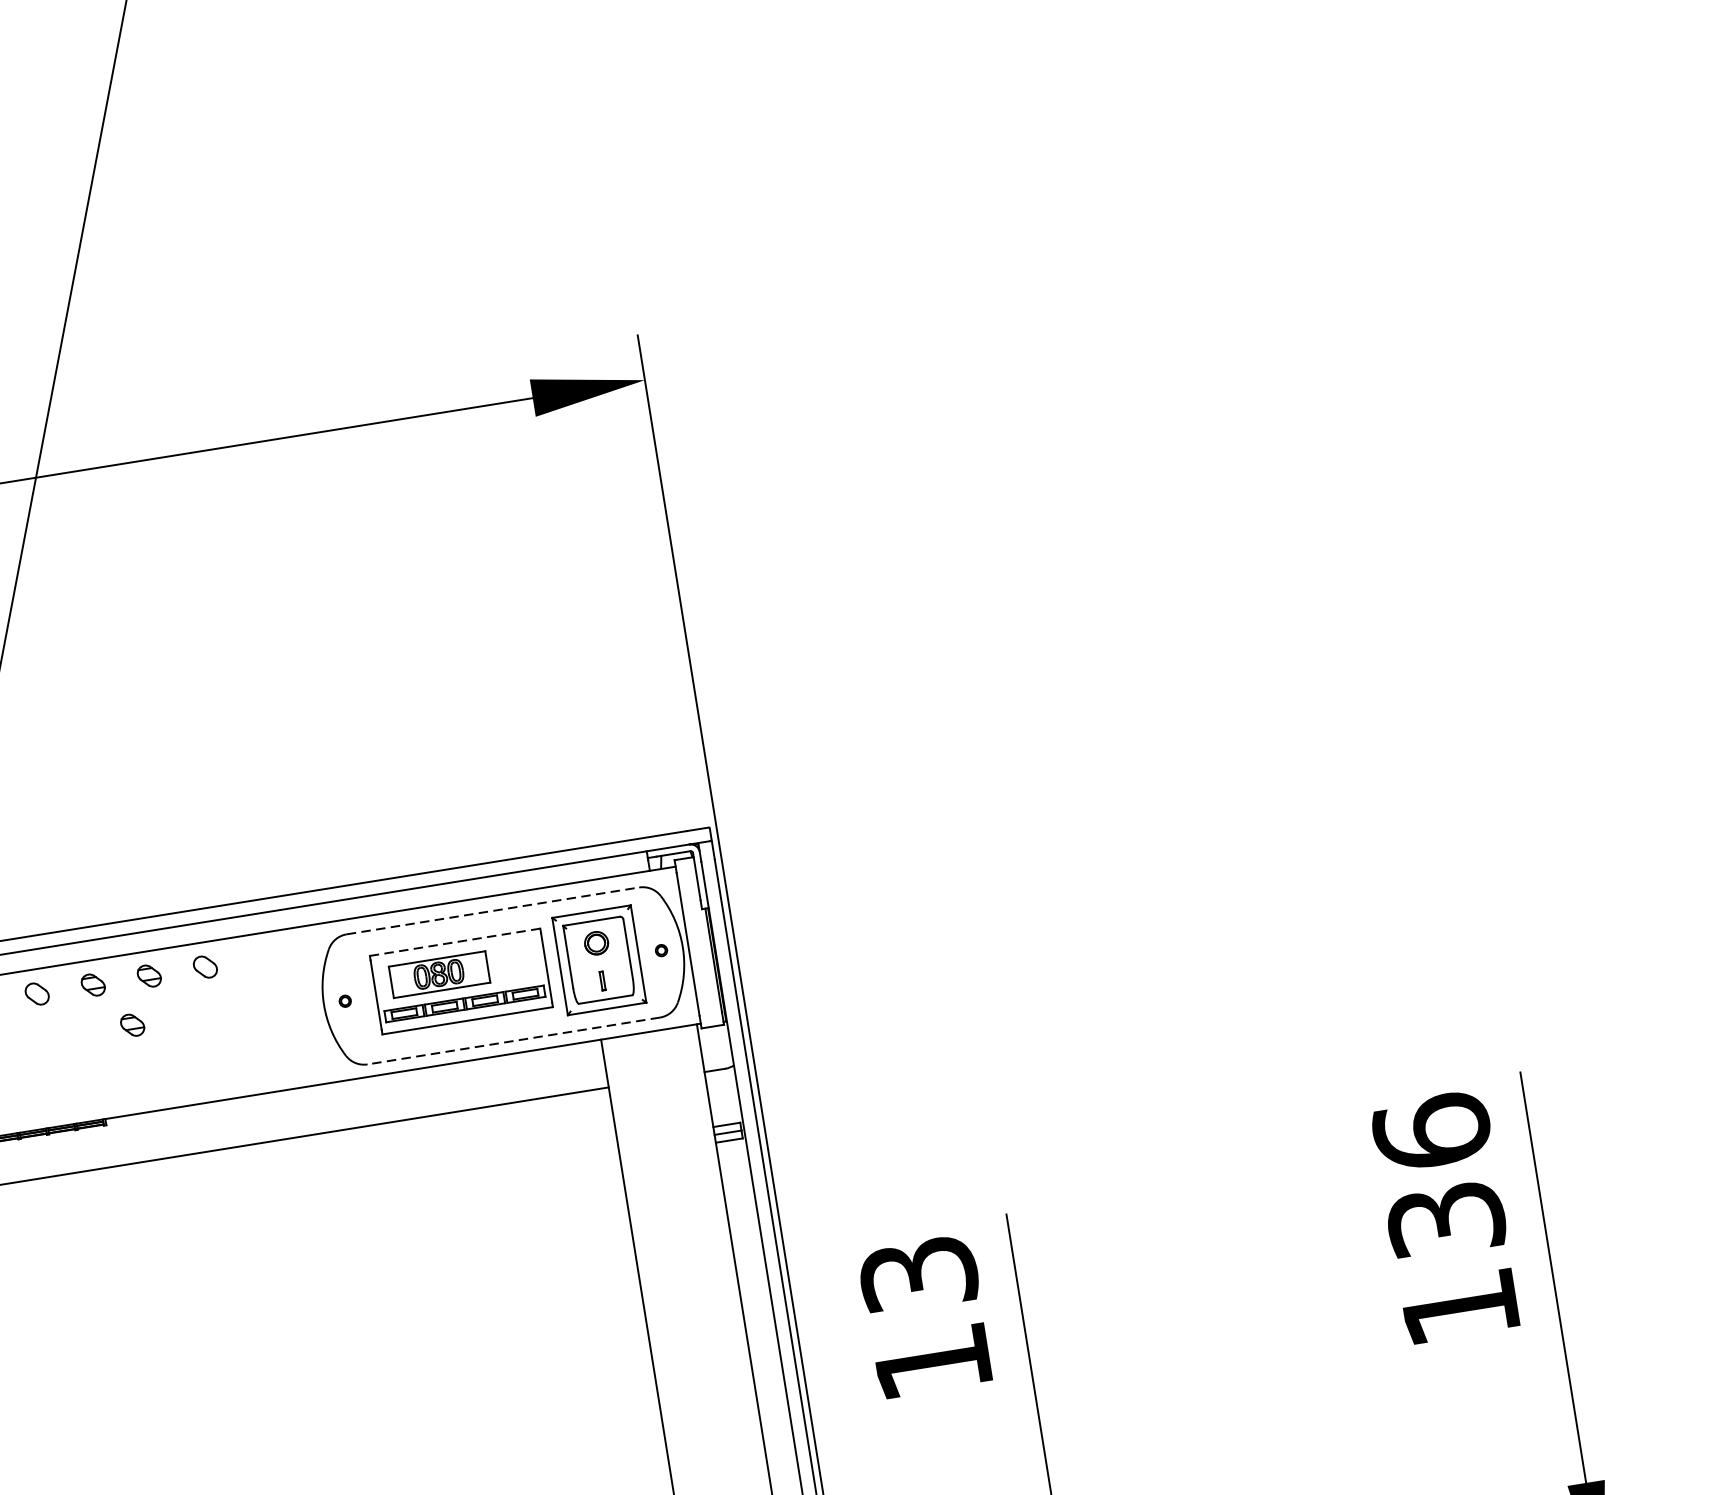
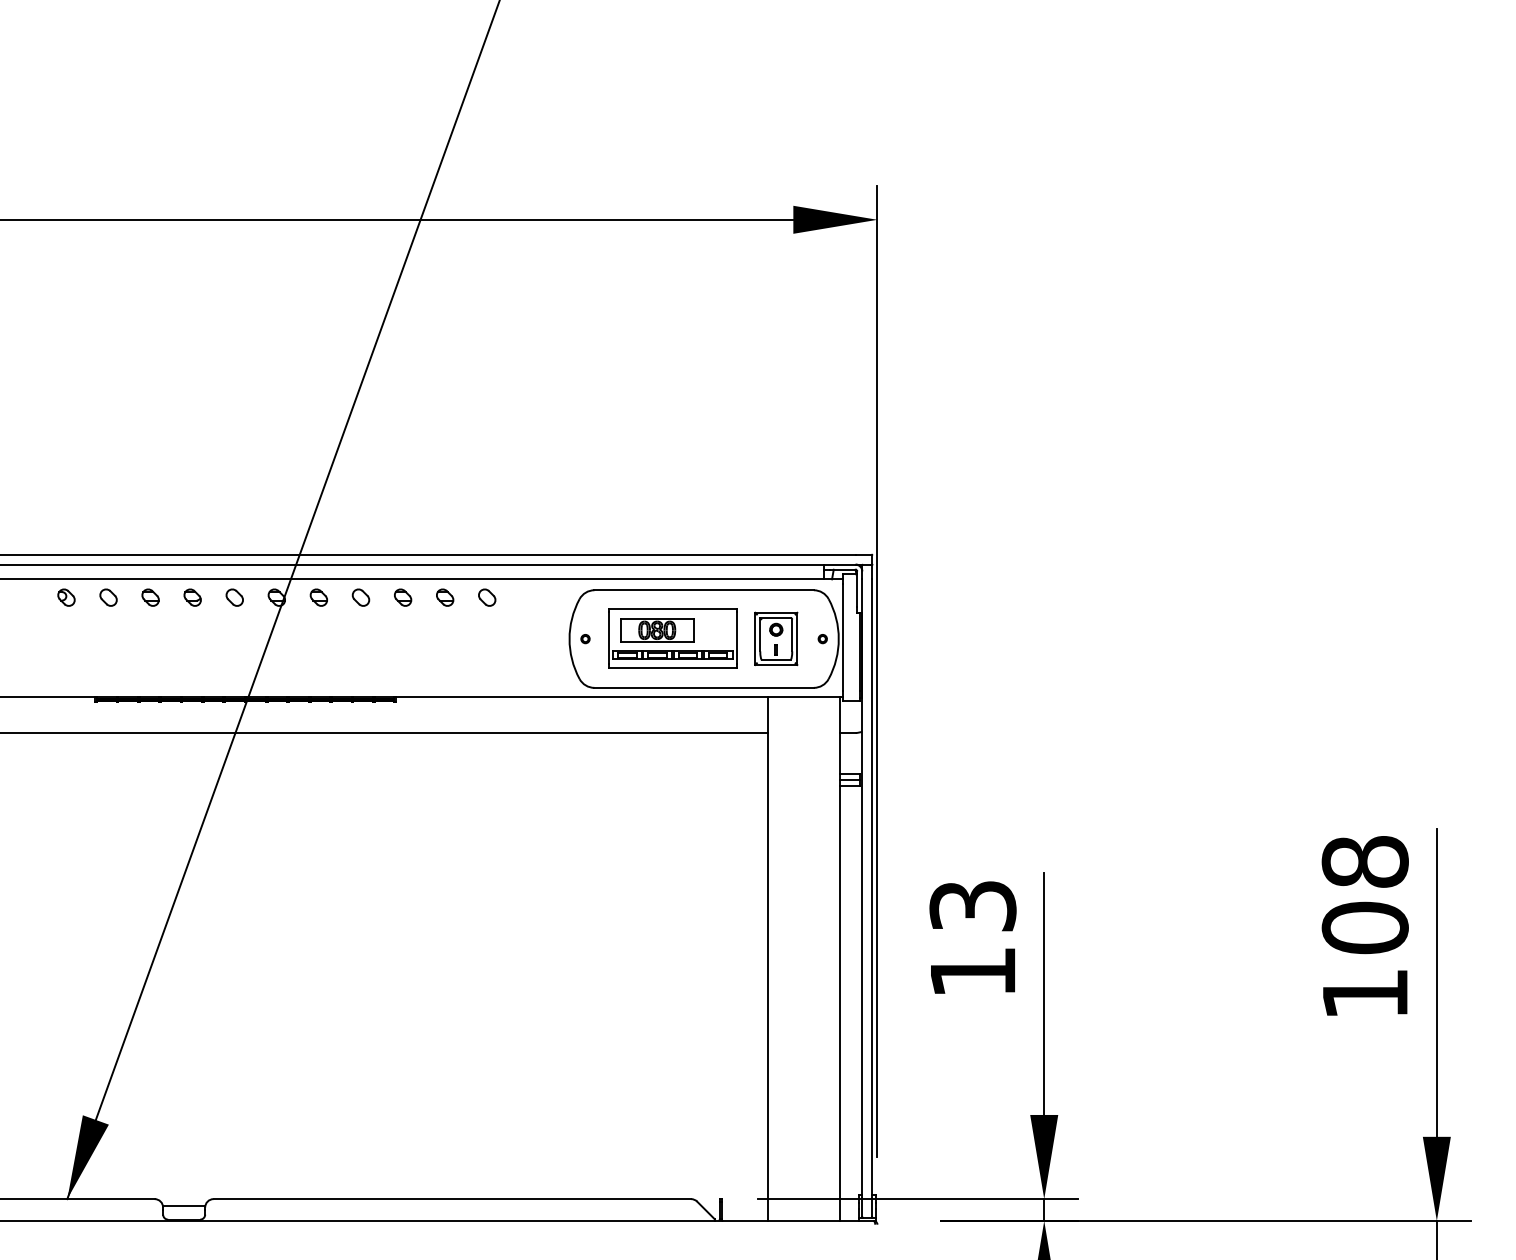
line: (493, 911) -> (704, 590), dashed -> solid
line: (454, 941) -> (672, 608), dashed -> solid
part: (599, 959) -> (776, 638), size x0.71
part: (133, 1024) -> (427, 631), removed
line: (514, 1040) -> (704, 687), dashed -> solid
text: (1437, 1175) -> (1364, 894), 136 -> 108

